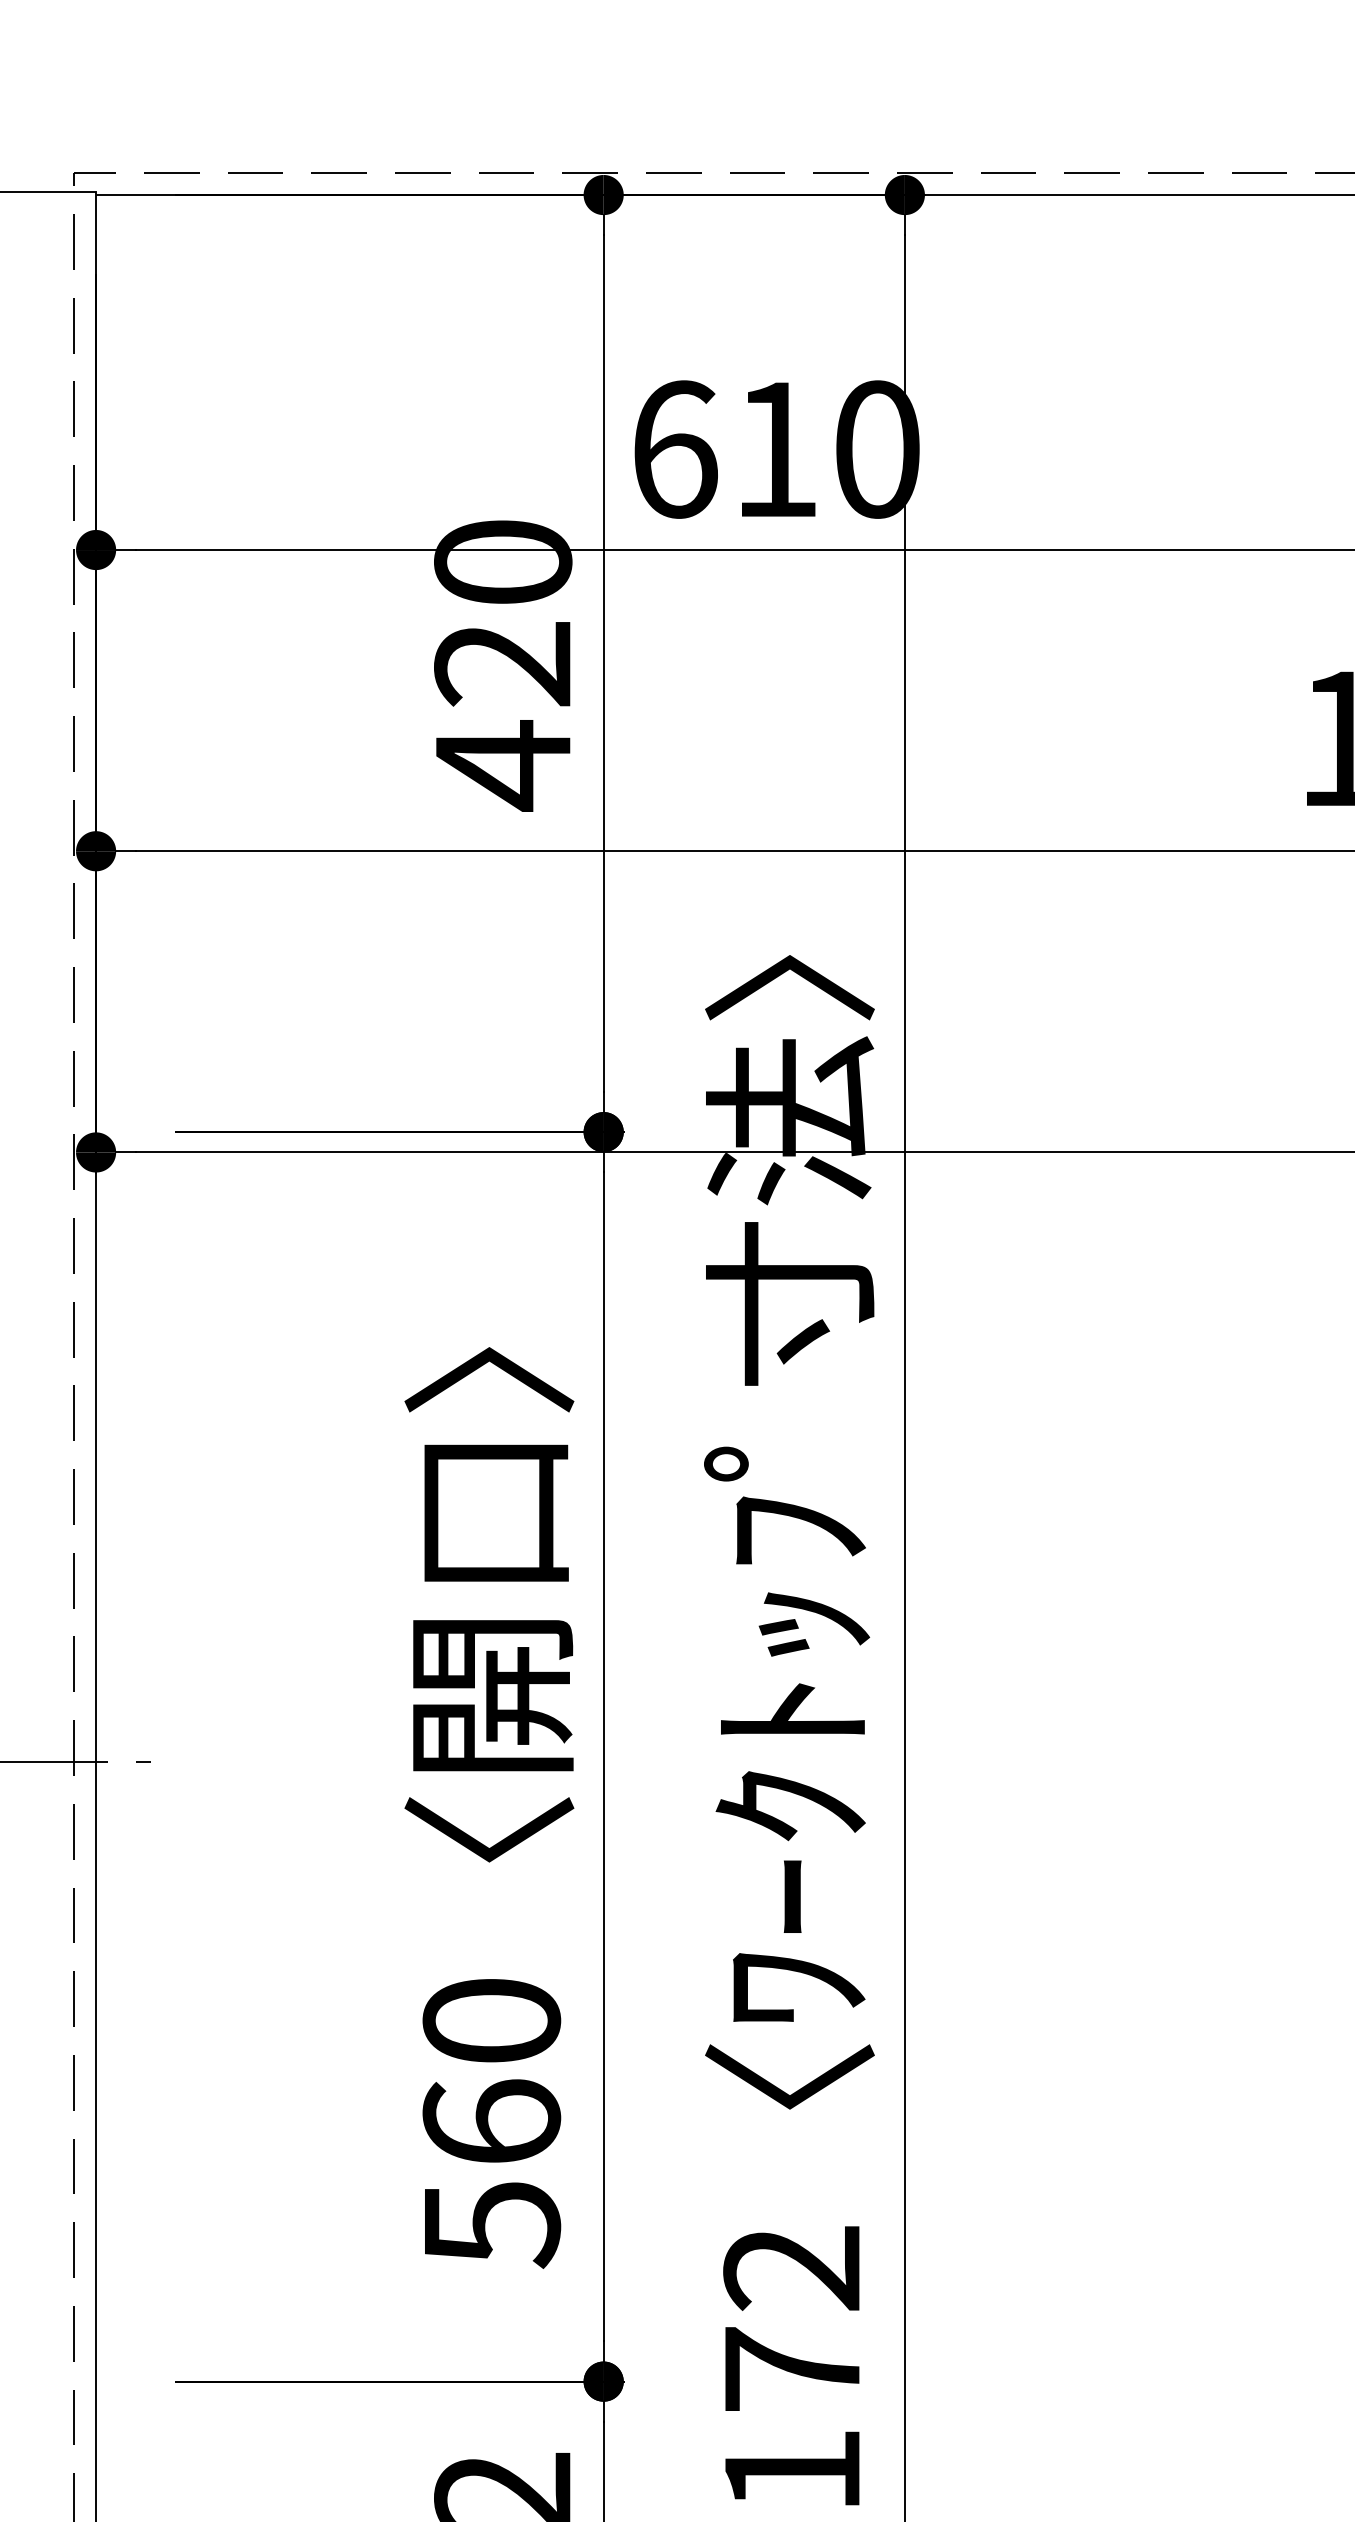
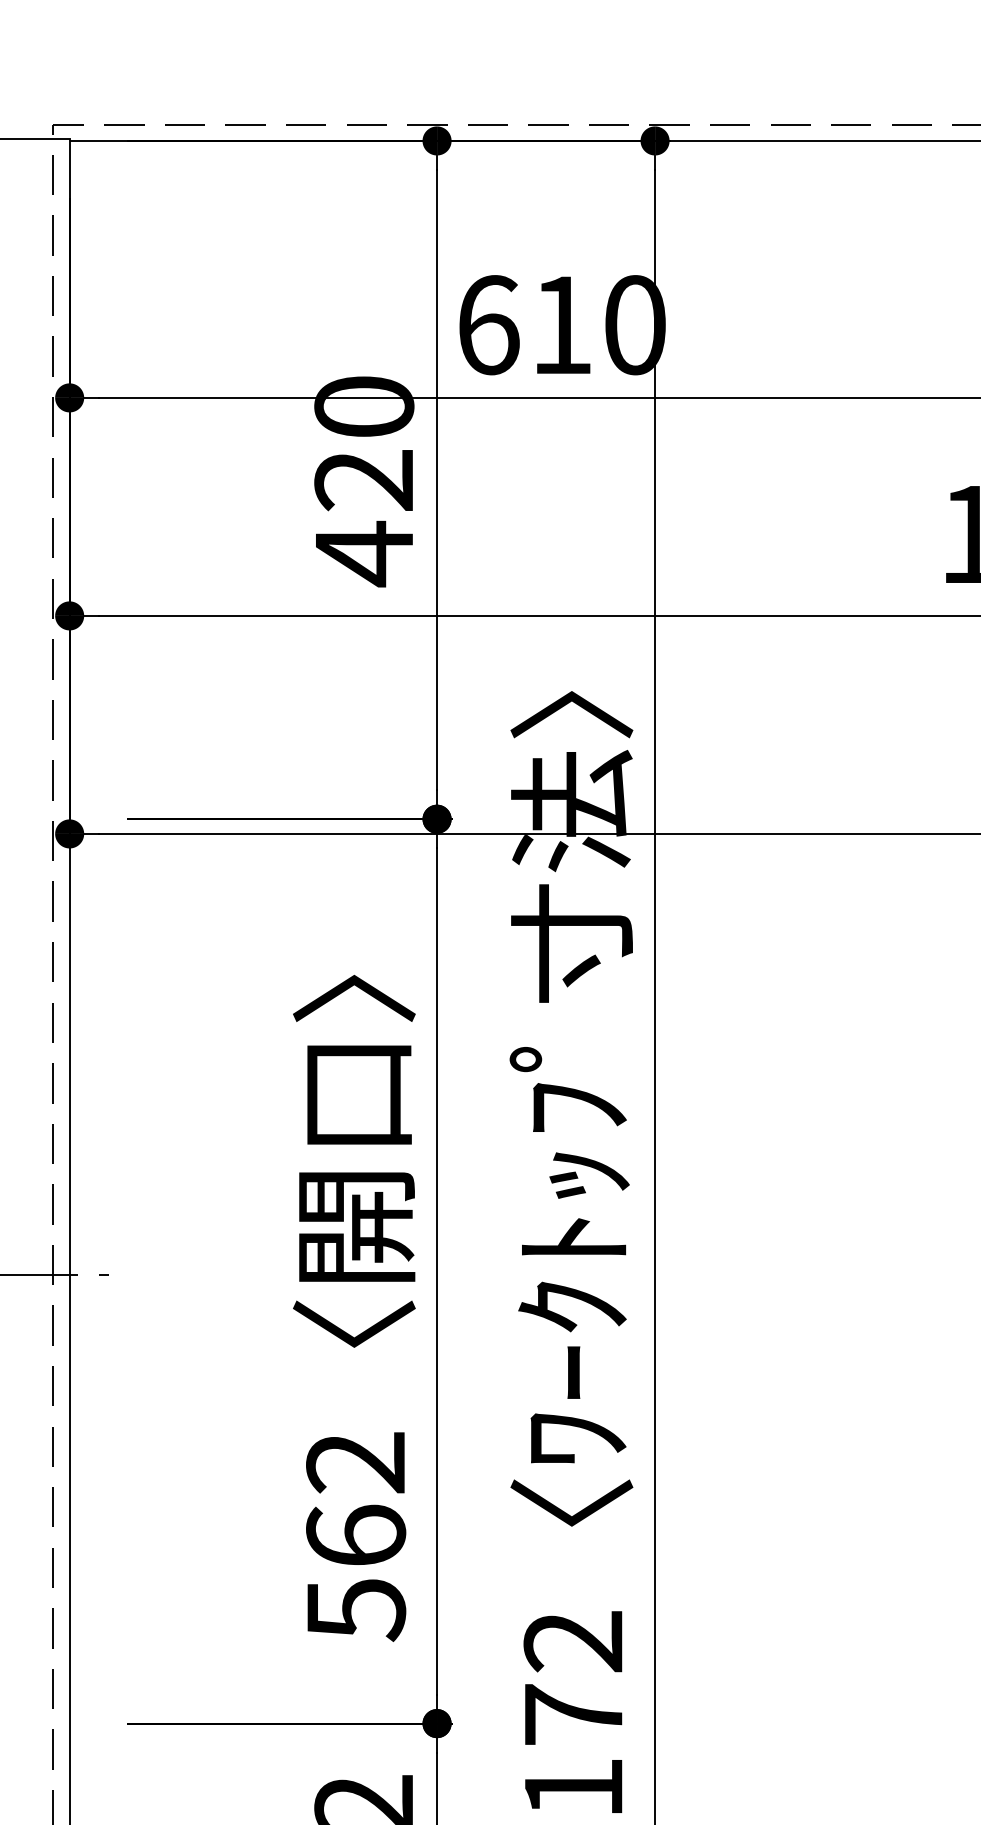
text: (491, 2021) -> (355, 1462), 560 -> 562

